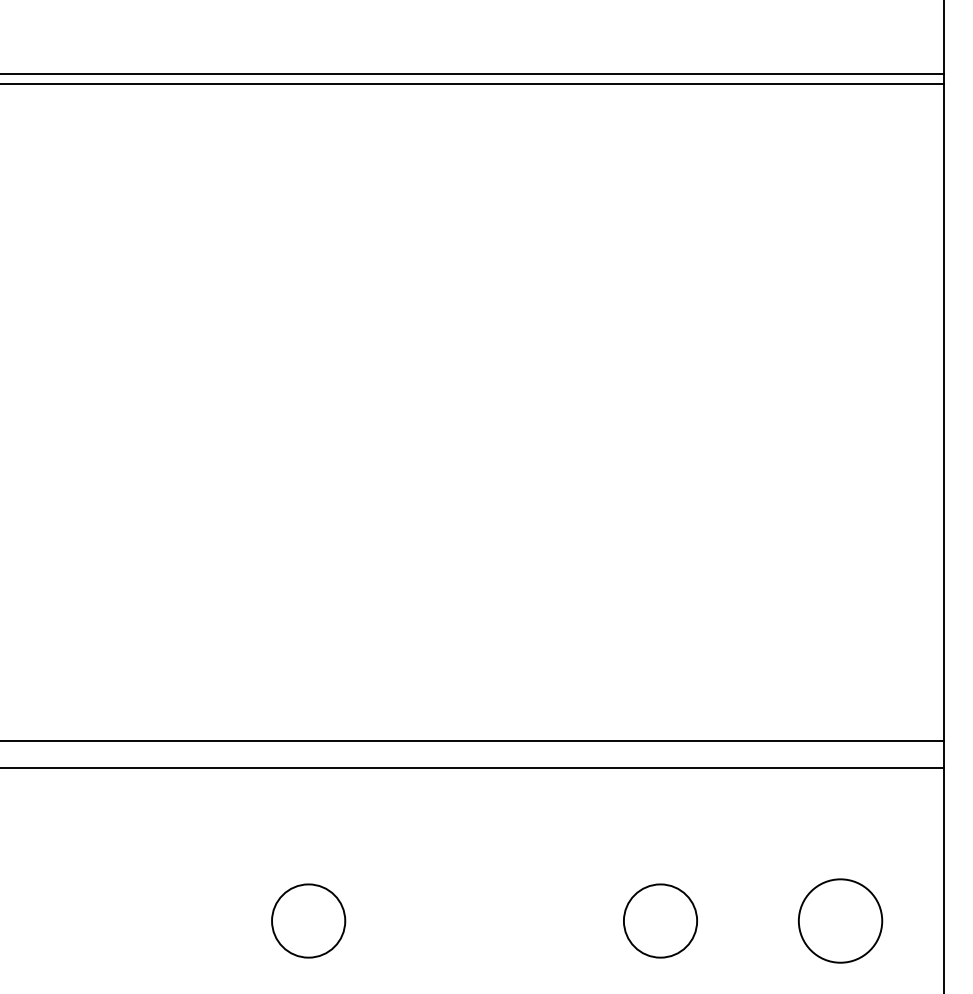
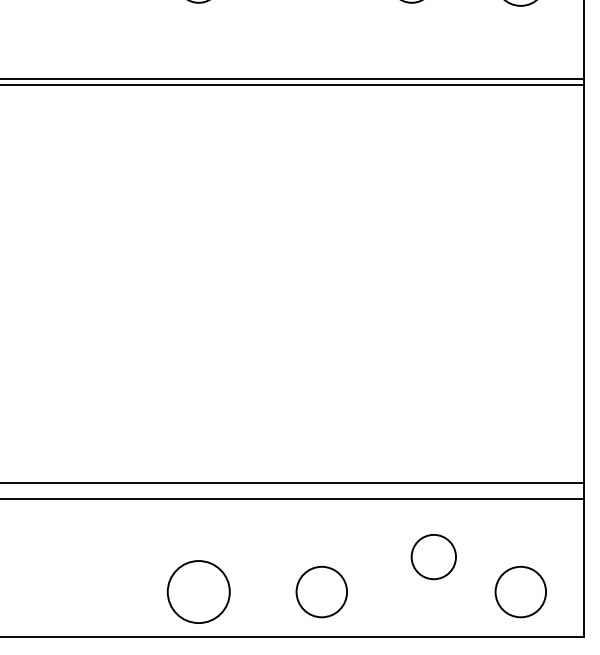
circle: (308, 920) -> (198, 591), size x1.4
circle: (511, 920) -> (321, 591), added
circle: (659, 921) -> (433, 557), moved

